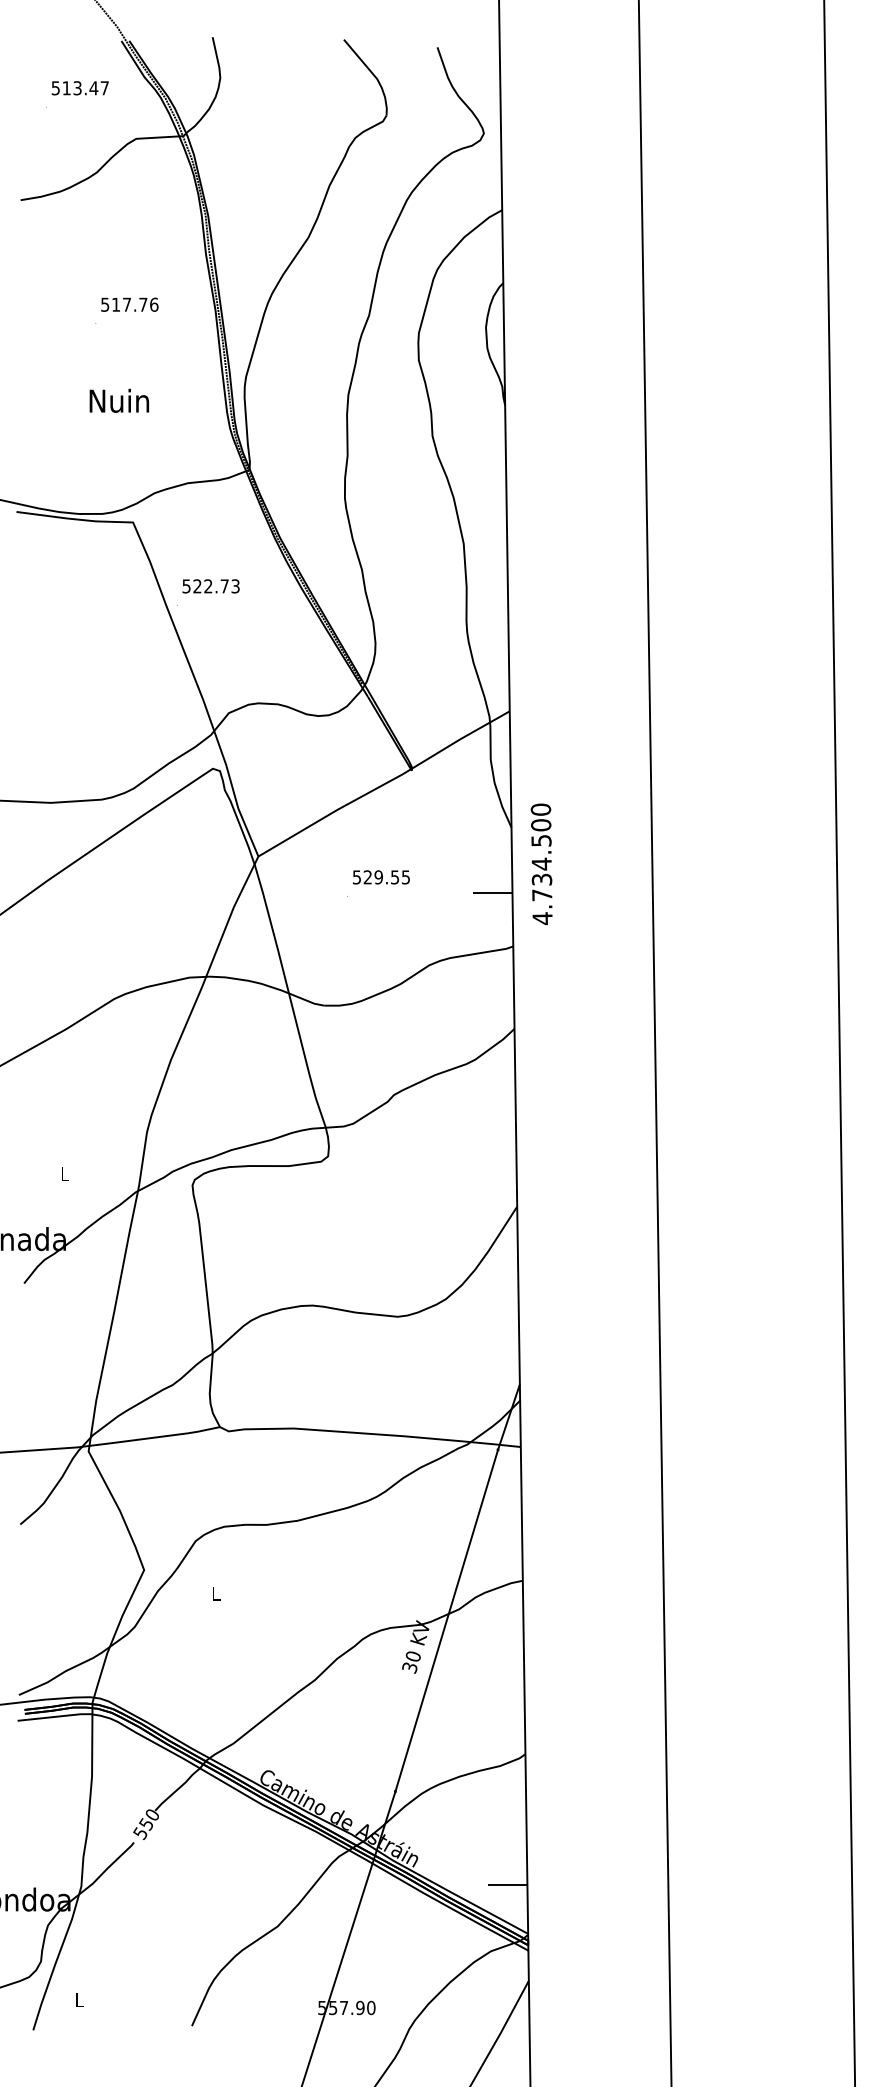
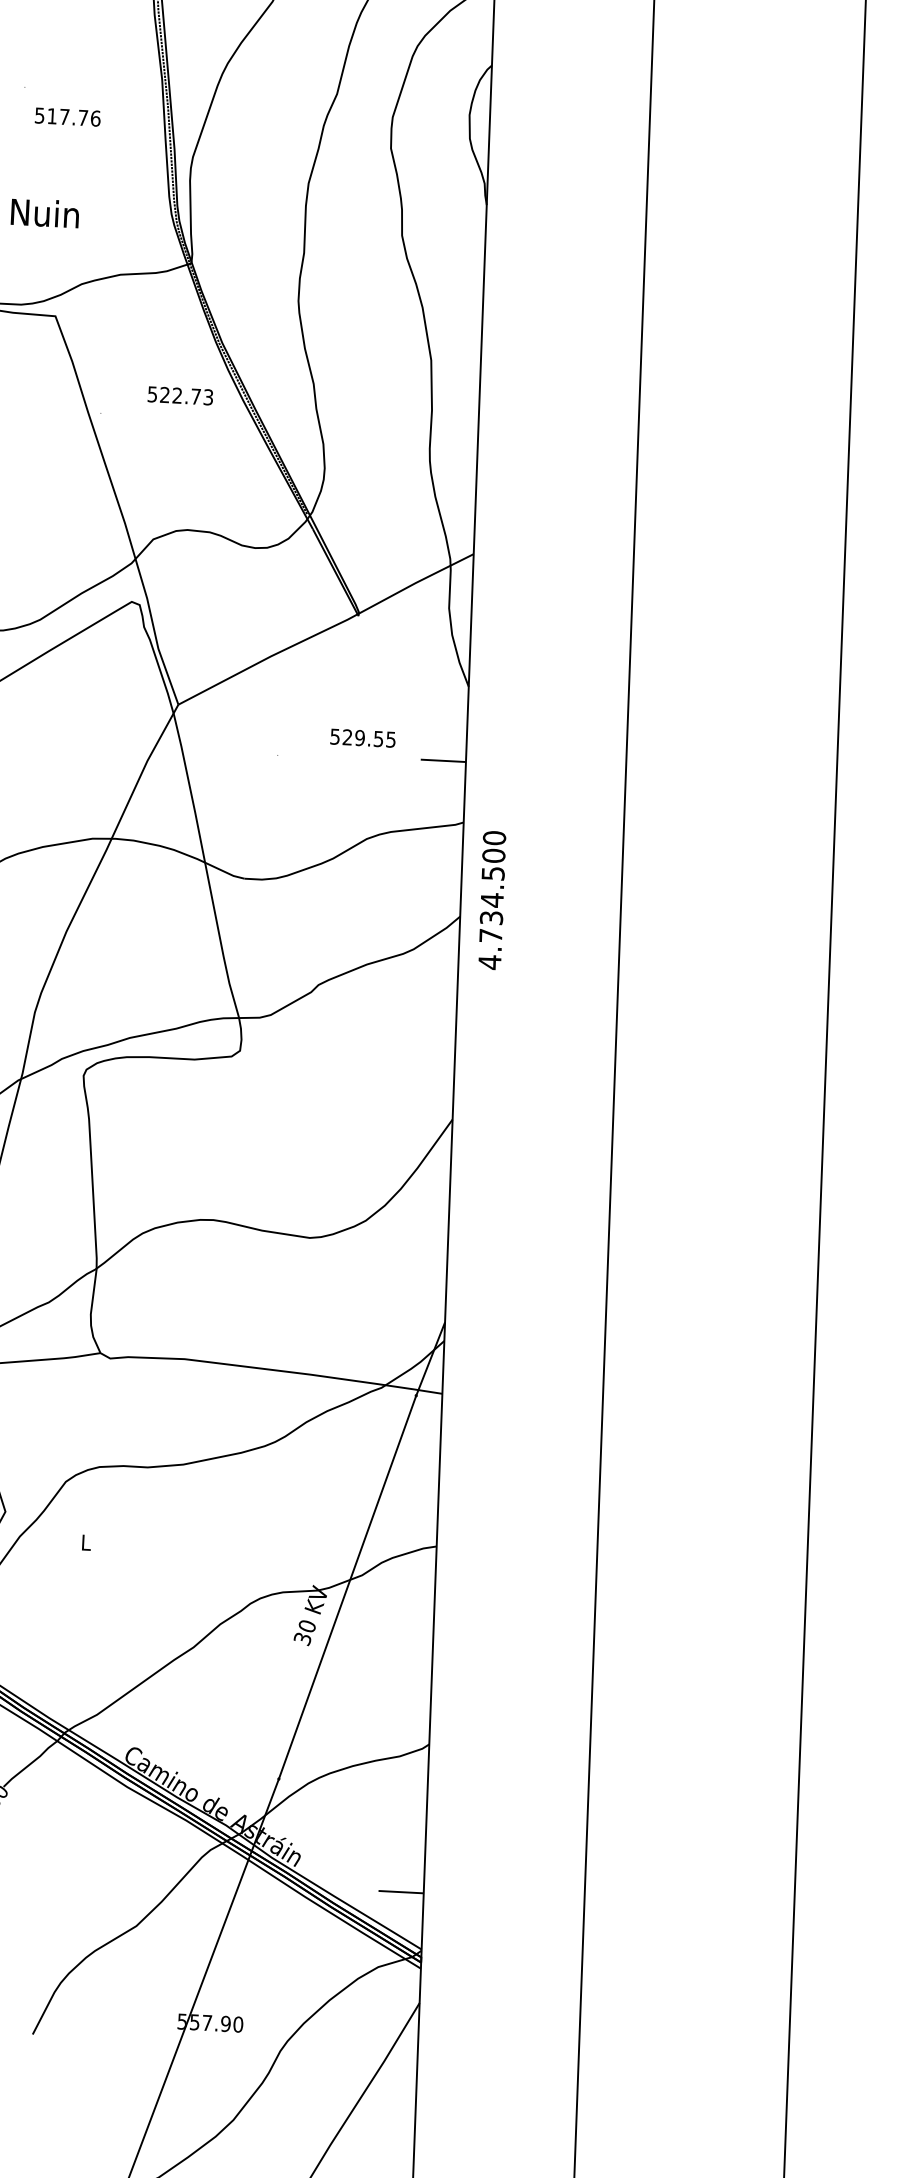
text: (129, 304) -> (67, 116), moved
text: (118, 400) -> (44, 212), moved
text: (210, 586) -> (179, 395), moved
text: (541, 864) -> (491, 900), moved
text: (381, 877) -> (363, 738), moved

